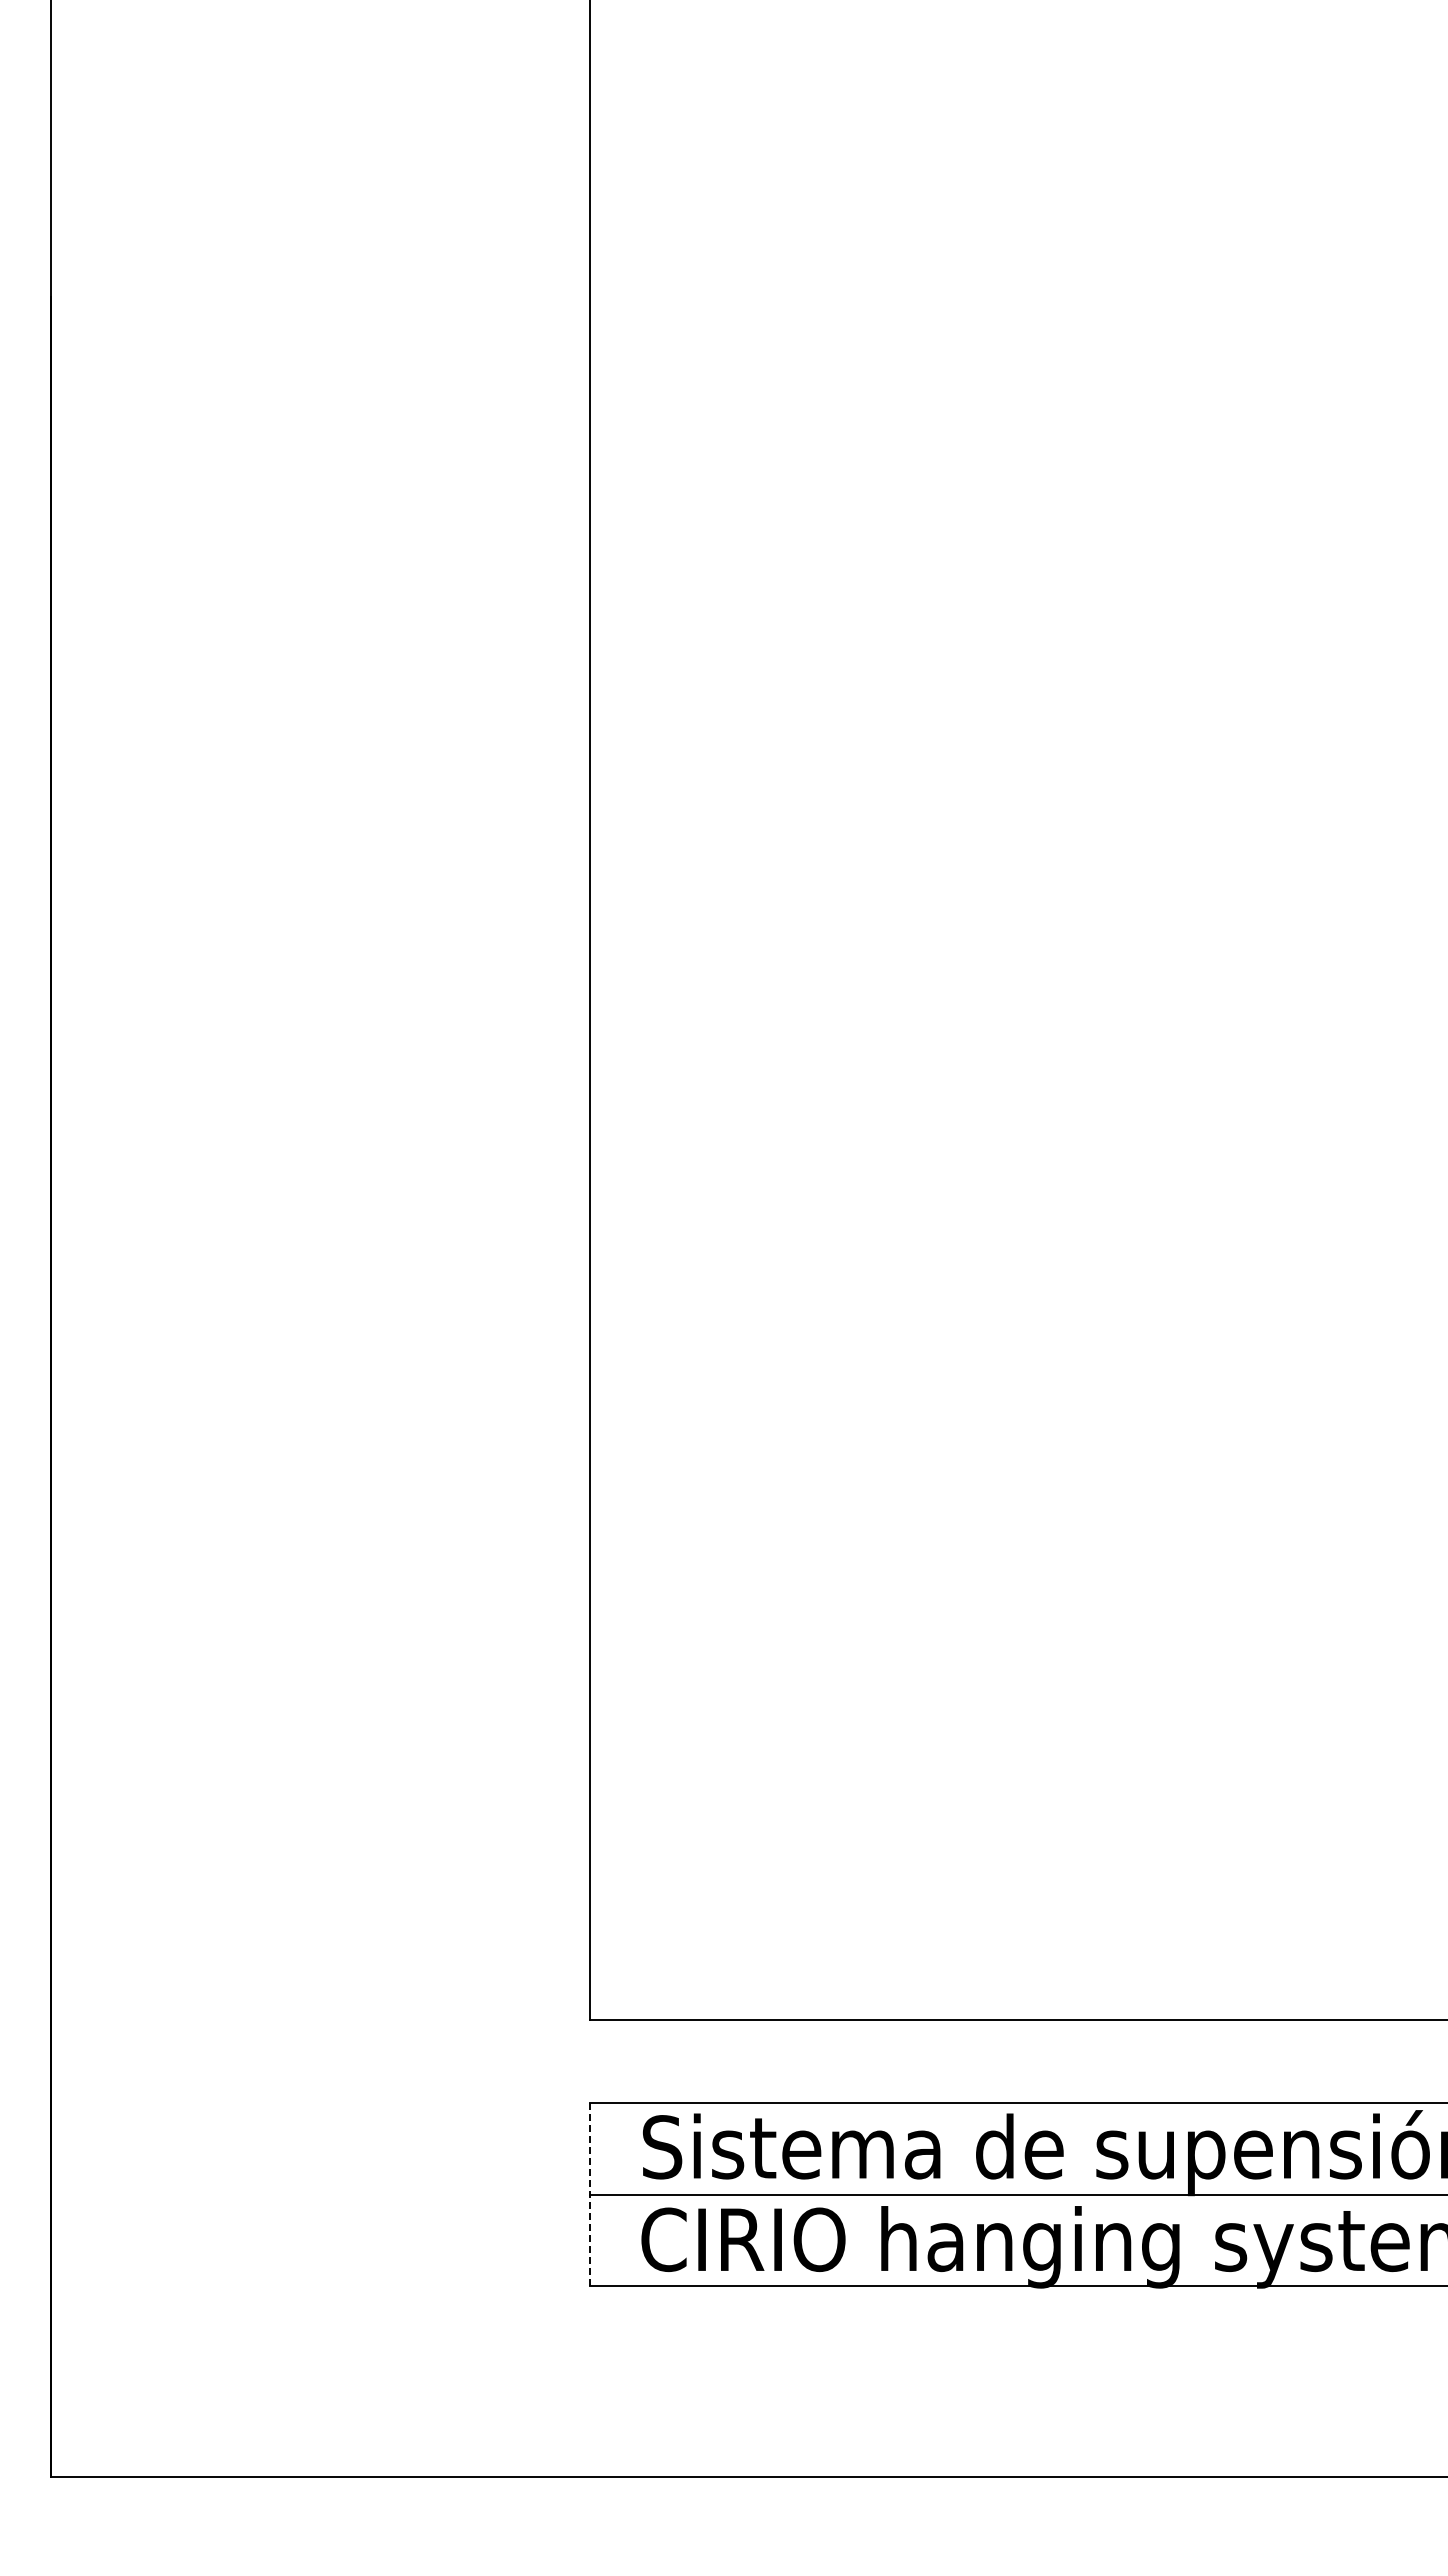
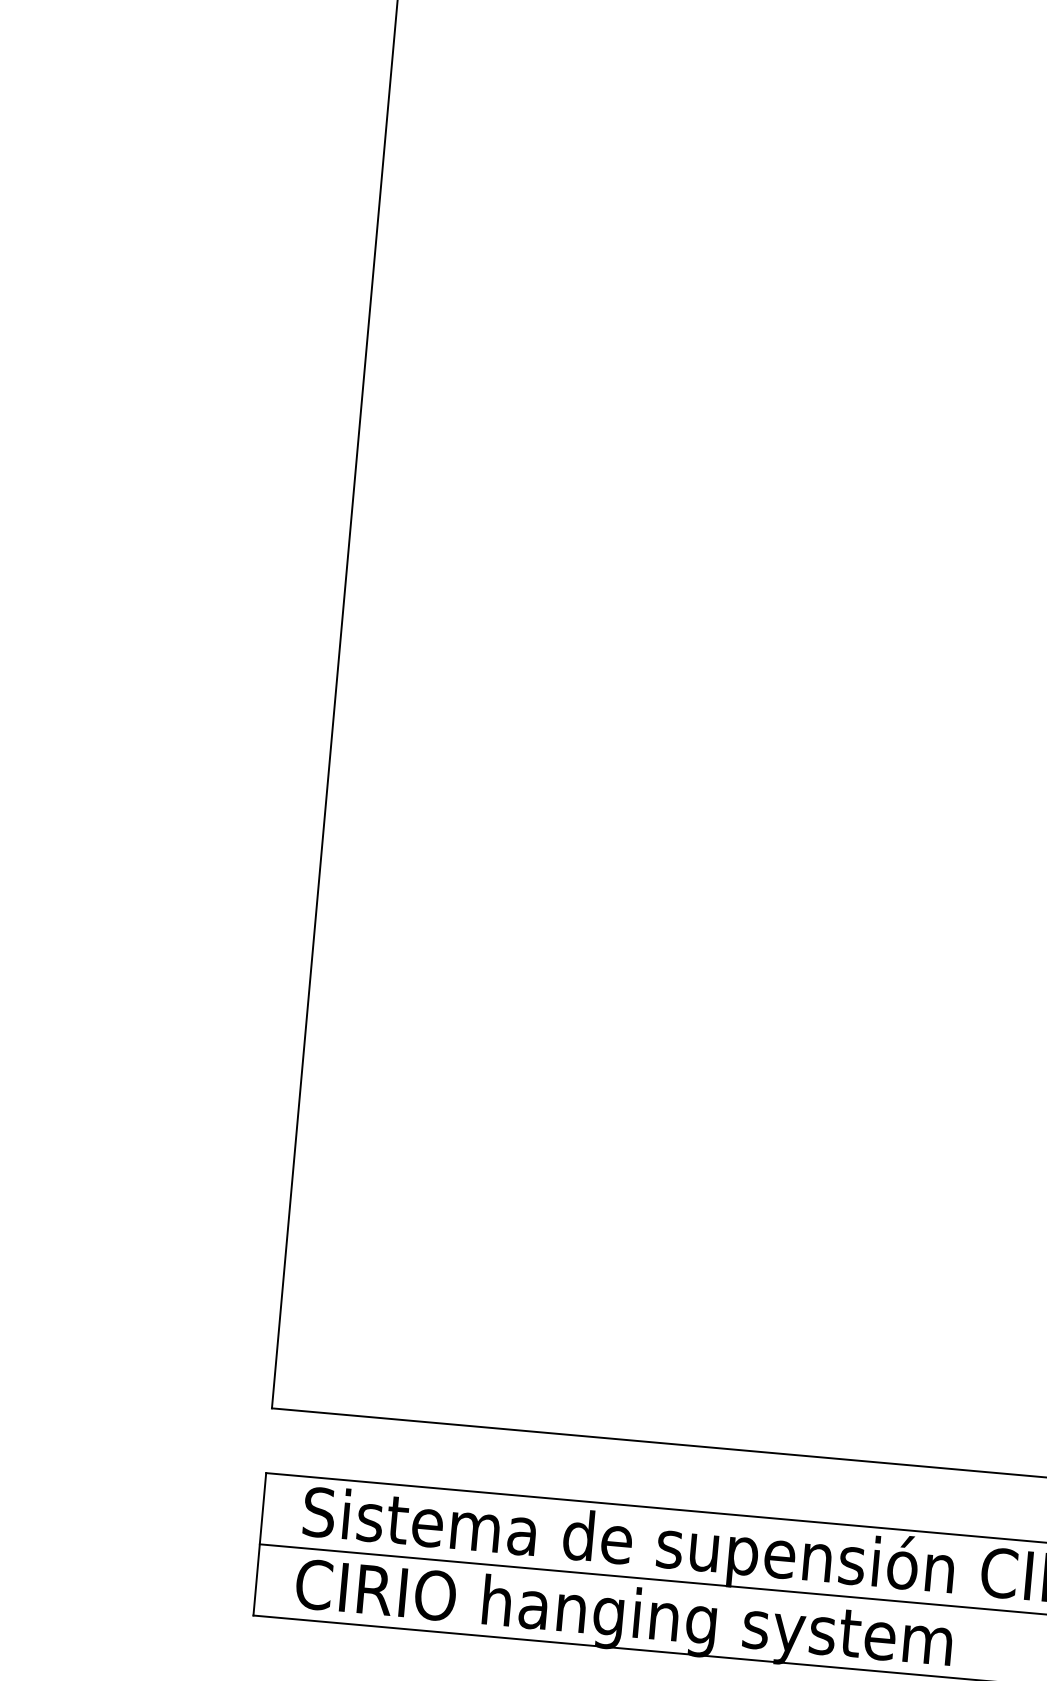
line: (590, 2195) -> (259, 1545), dashed -> solid

